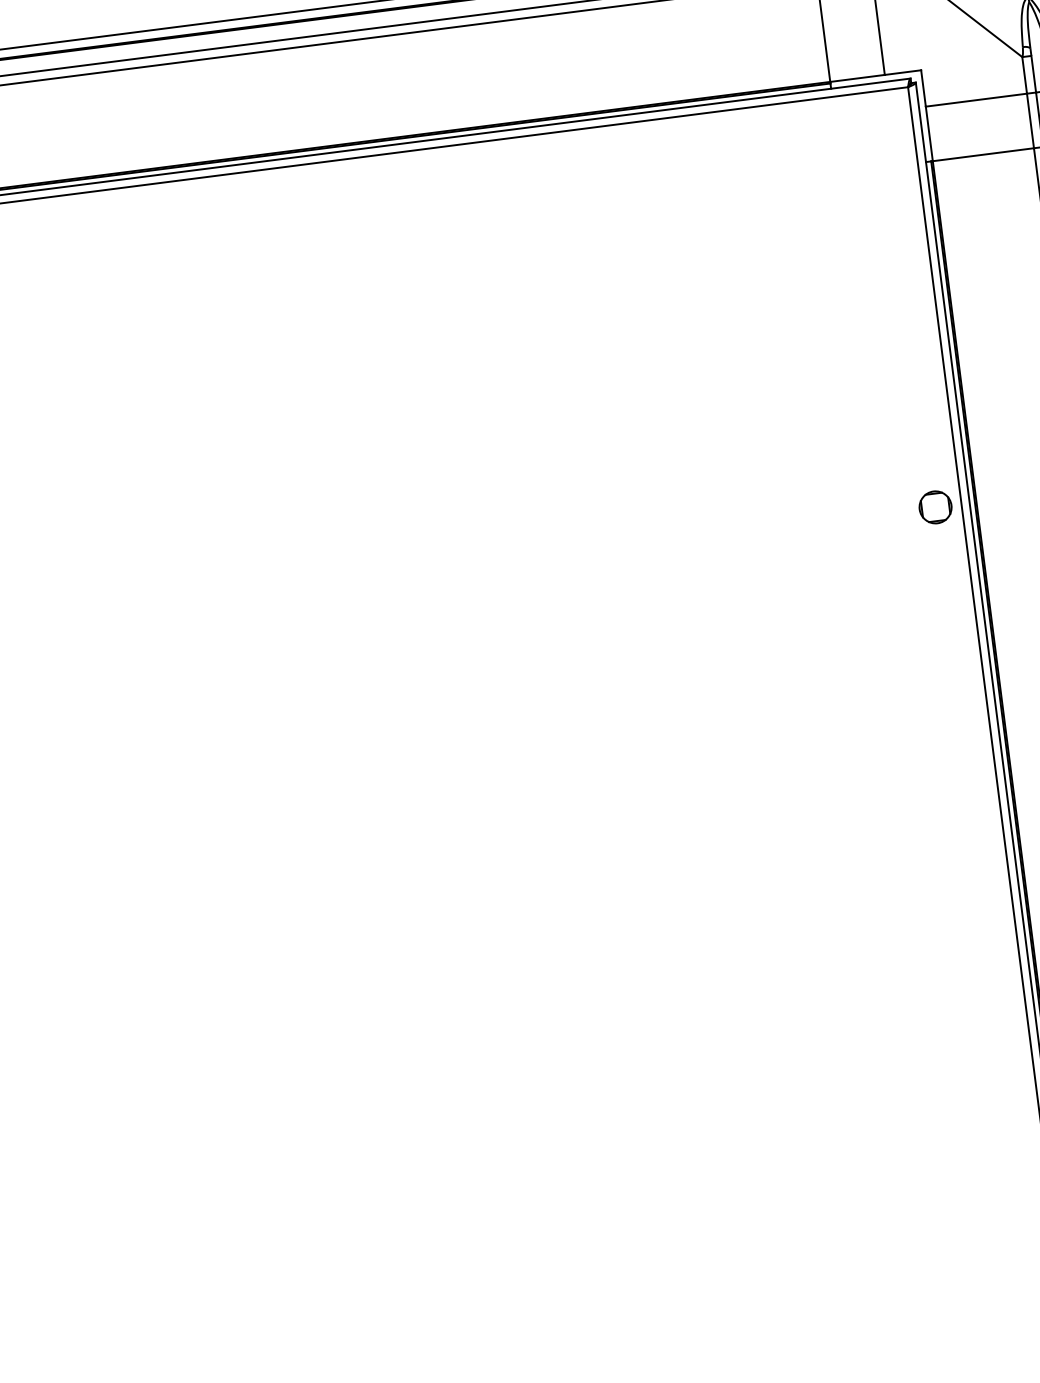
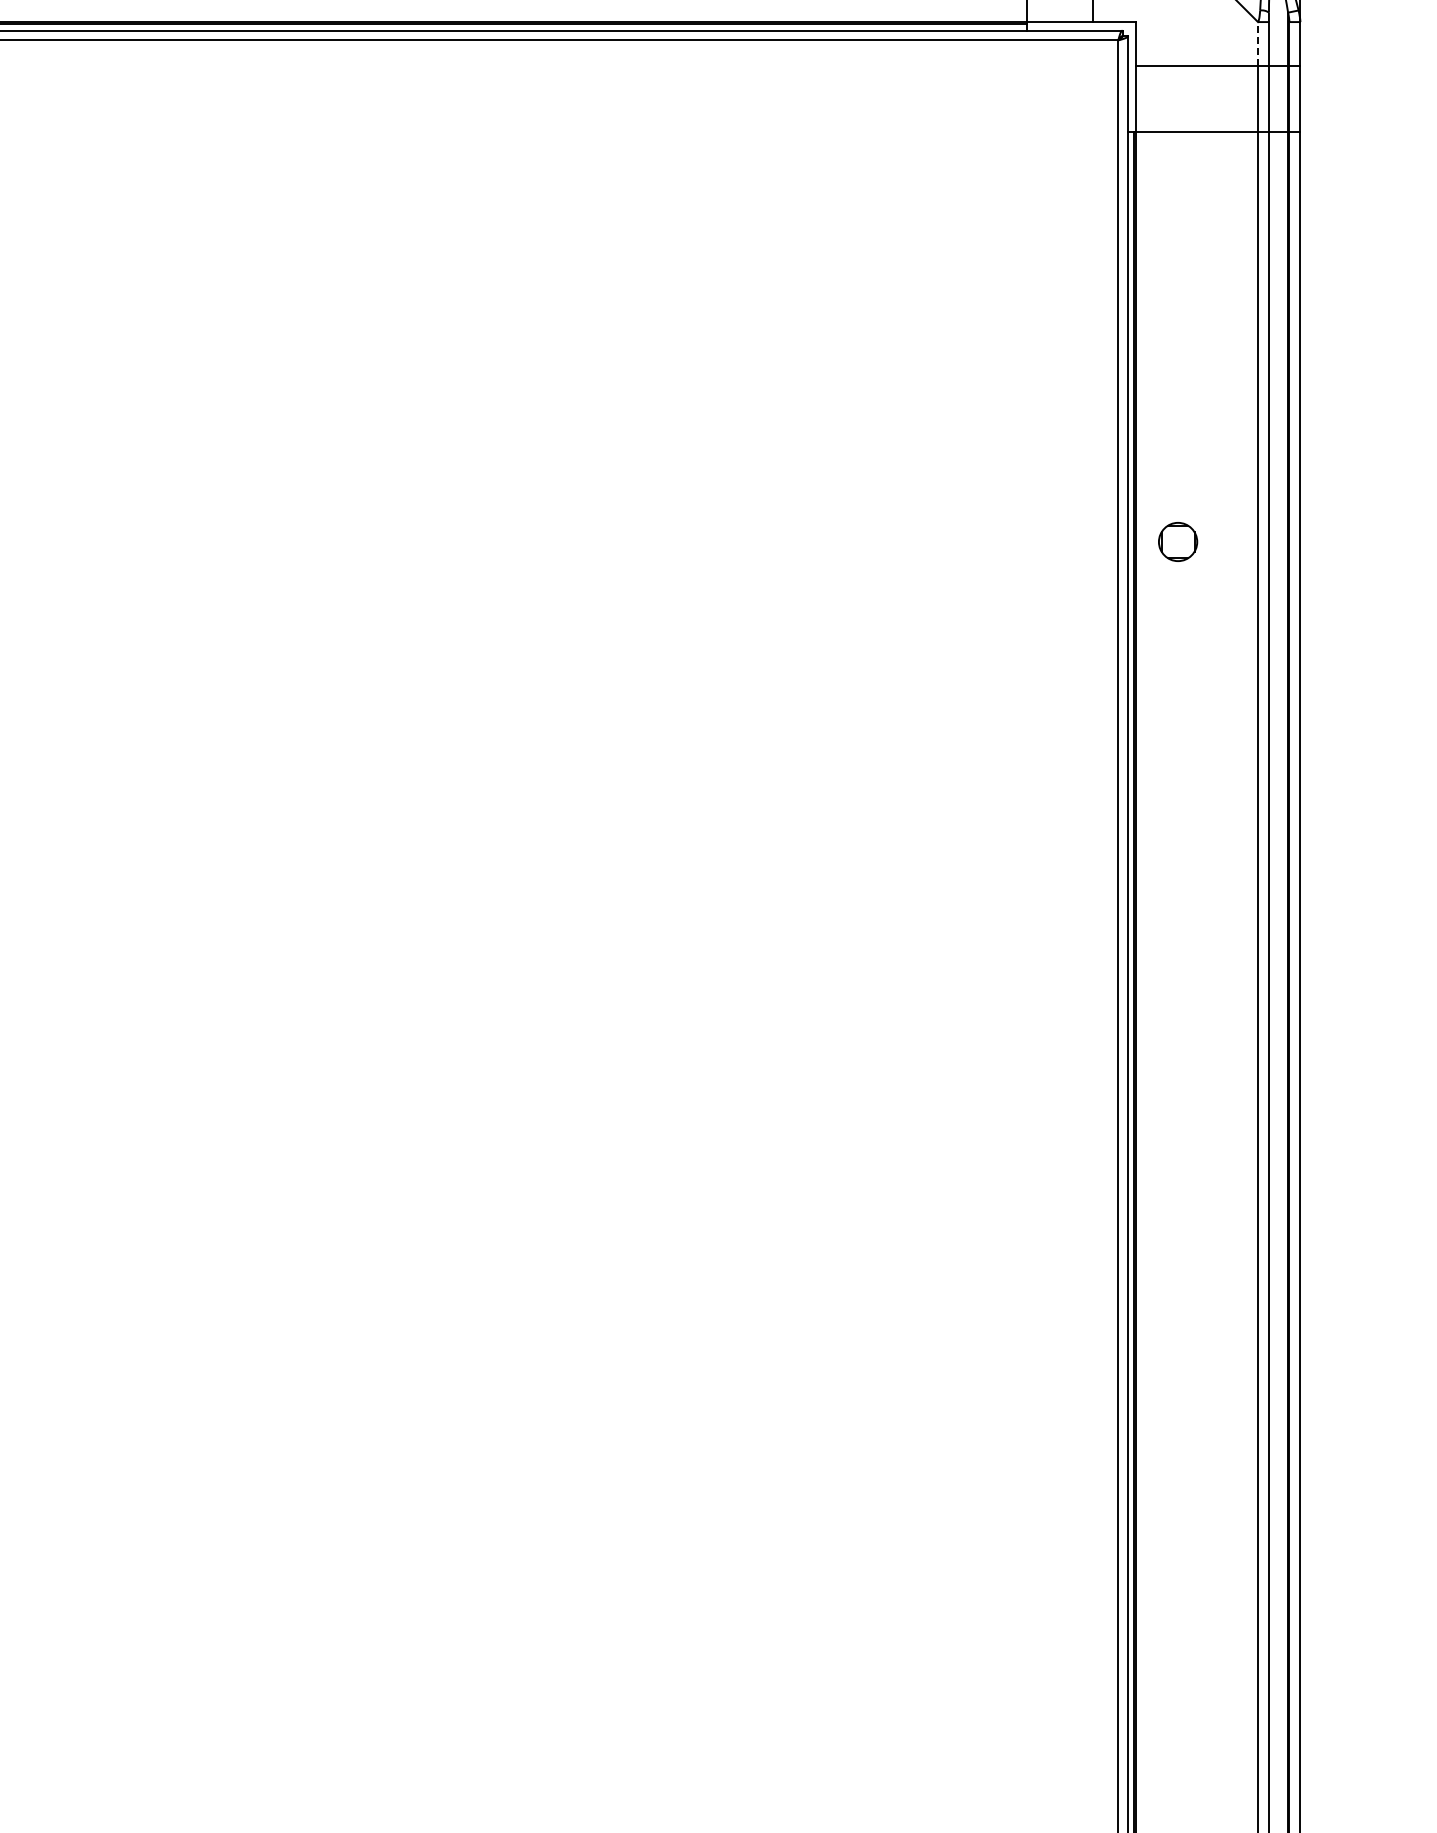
line: (1024, 74) -> (1258, 43), solid -> dashed
part: (935, 506) -> (1178, 541), moved

